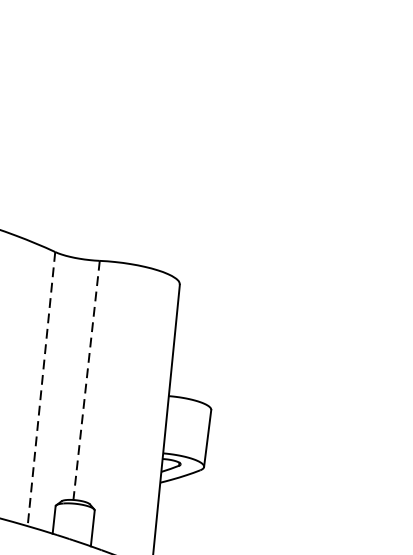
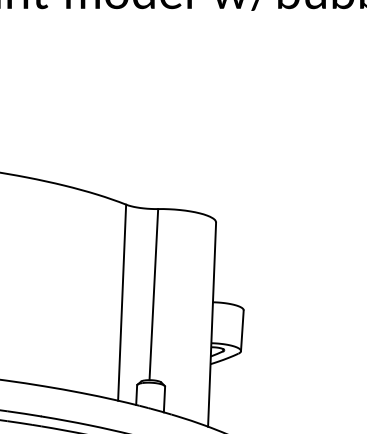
line: (86, 380) -> (153, 294), dashed -> solid
line: (41, 390) -> (122, 303), dashed -> solid

